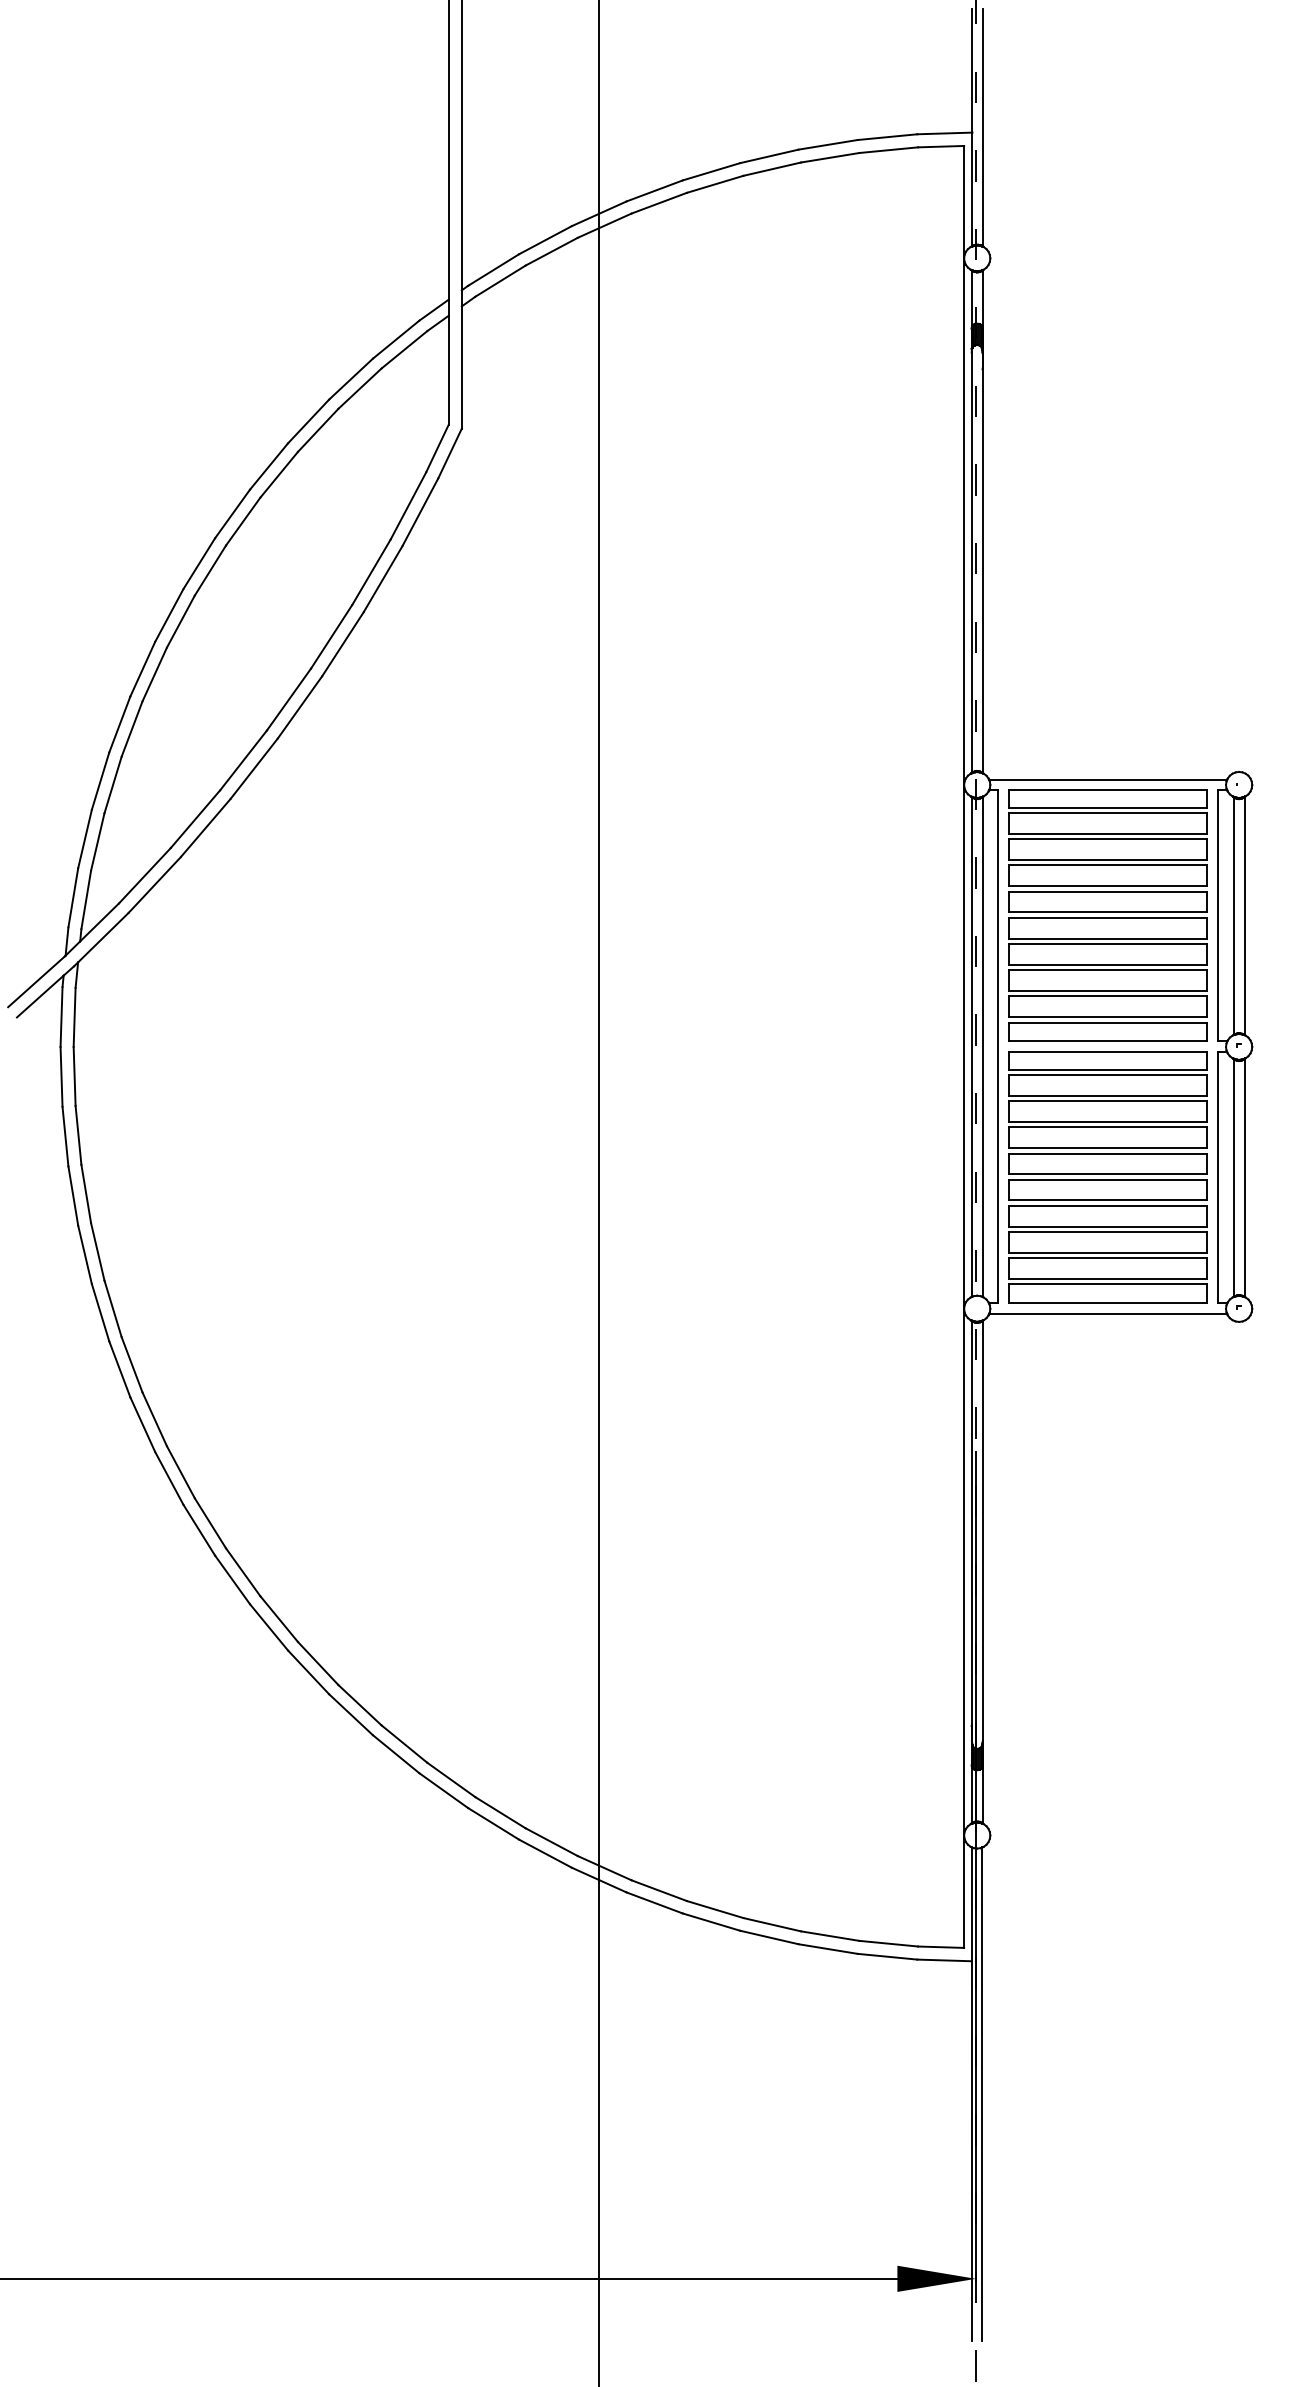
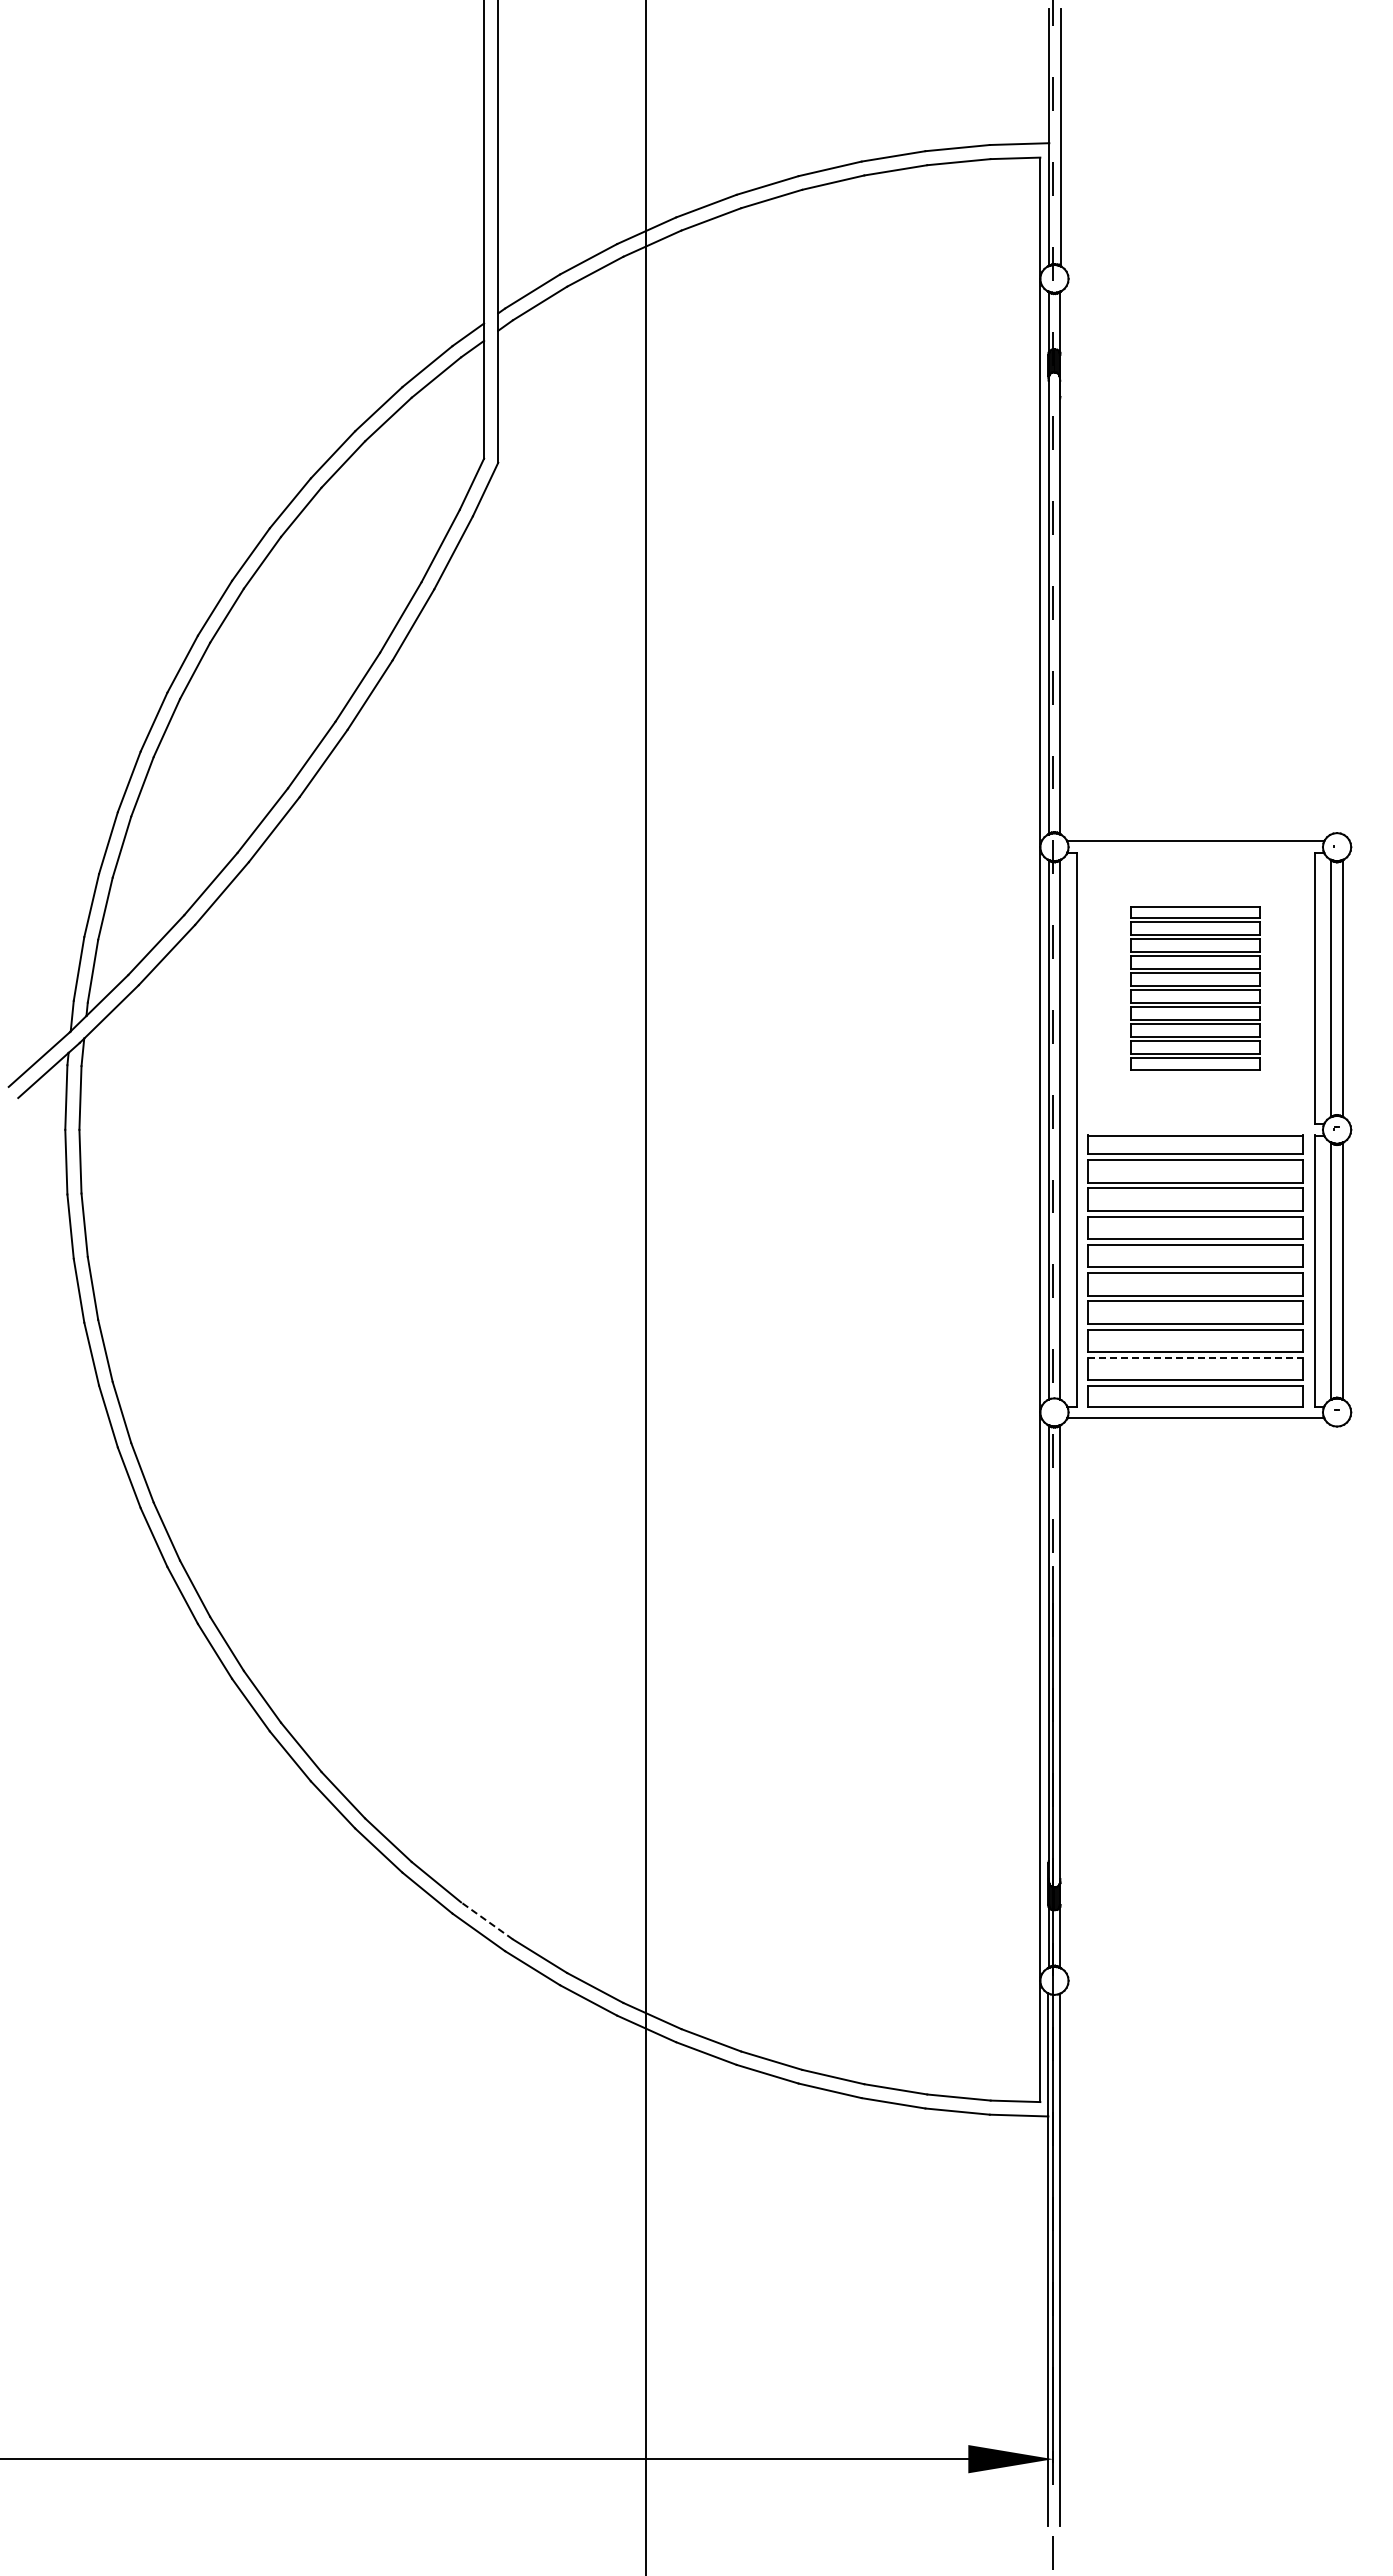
part: (1107, 915) -> (1195, 988), size x0.6
line: (1108, 1257) -> (1196, 1357), solid -> dashed
line: (451, 1779) -> (487, 1920), solid -> dashed

